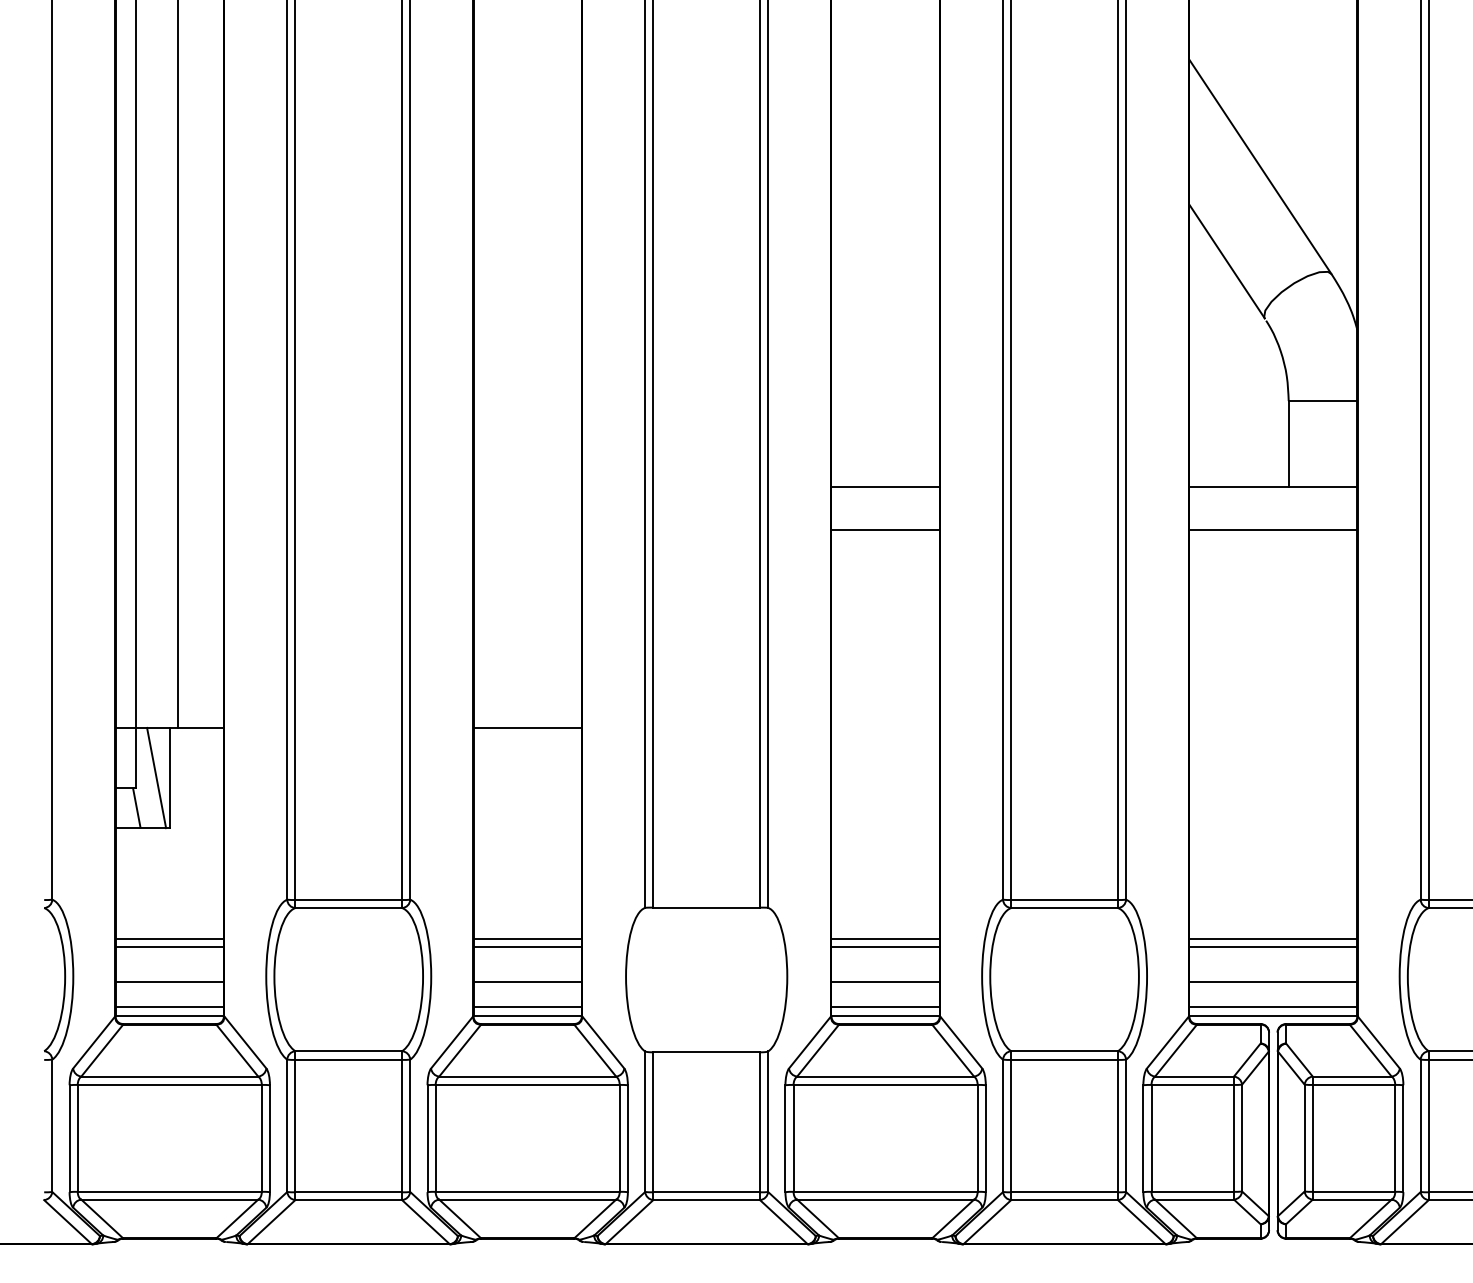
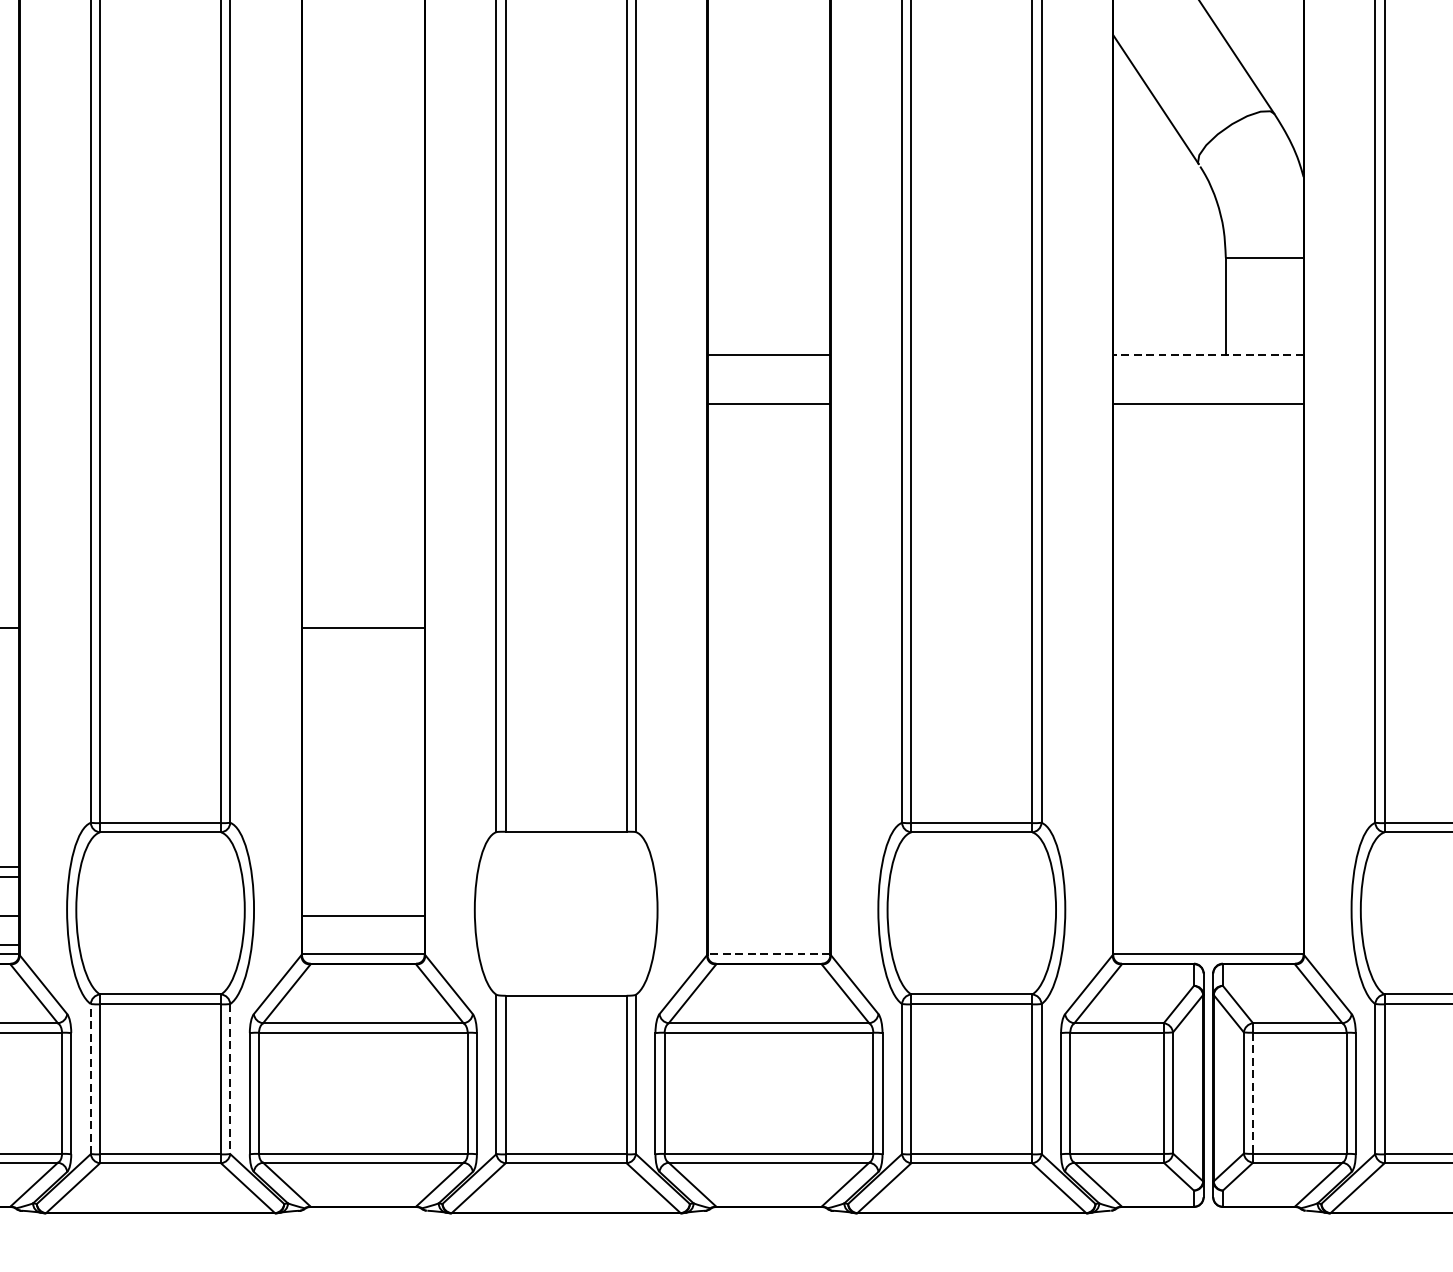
line: (1273, 487) -> (1208, 355), solid -> dashed
line: (527, 938) -> (363, 866), removed
line: (885, 938) -> (768, 866), removed
line: (1273, 938) -> (1208, 866), removed
line: (527, 947) -> (363, 876), removed
line: (885, 947) -> (768, 876), removed
line: (1273, 947) -> (1208, 876), removed
line: (885, 981) -> (768, 915), removed
line: (1273, 981) -> (1208, 915), removed
line: (527, 1007) -> (363, 944), removed
line: (885, 1007) -> (768, 944), removed
line: (1273, 1007) -> (1208, 944), removed
line: (885, 1015) -> (768, 954), solid -> dashed
line: (287, 1125) -> (91, 1078), solid -> dashed
line: (410, 1126) -> (230, 1079), solid -> dashed
line: (1312, 1138) -> (1252, 1093), solid -> dashed

